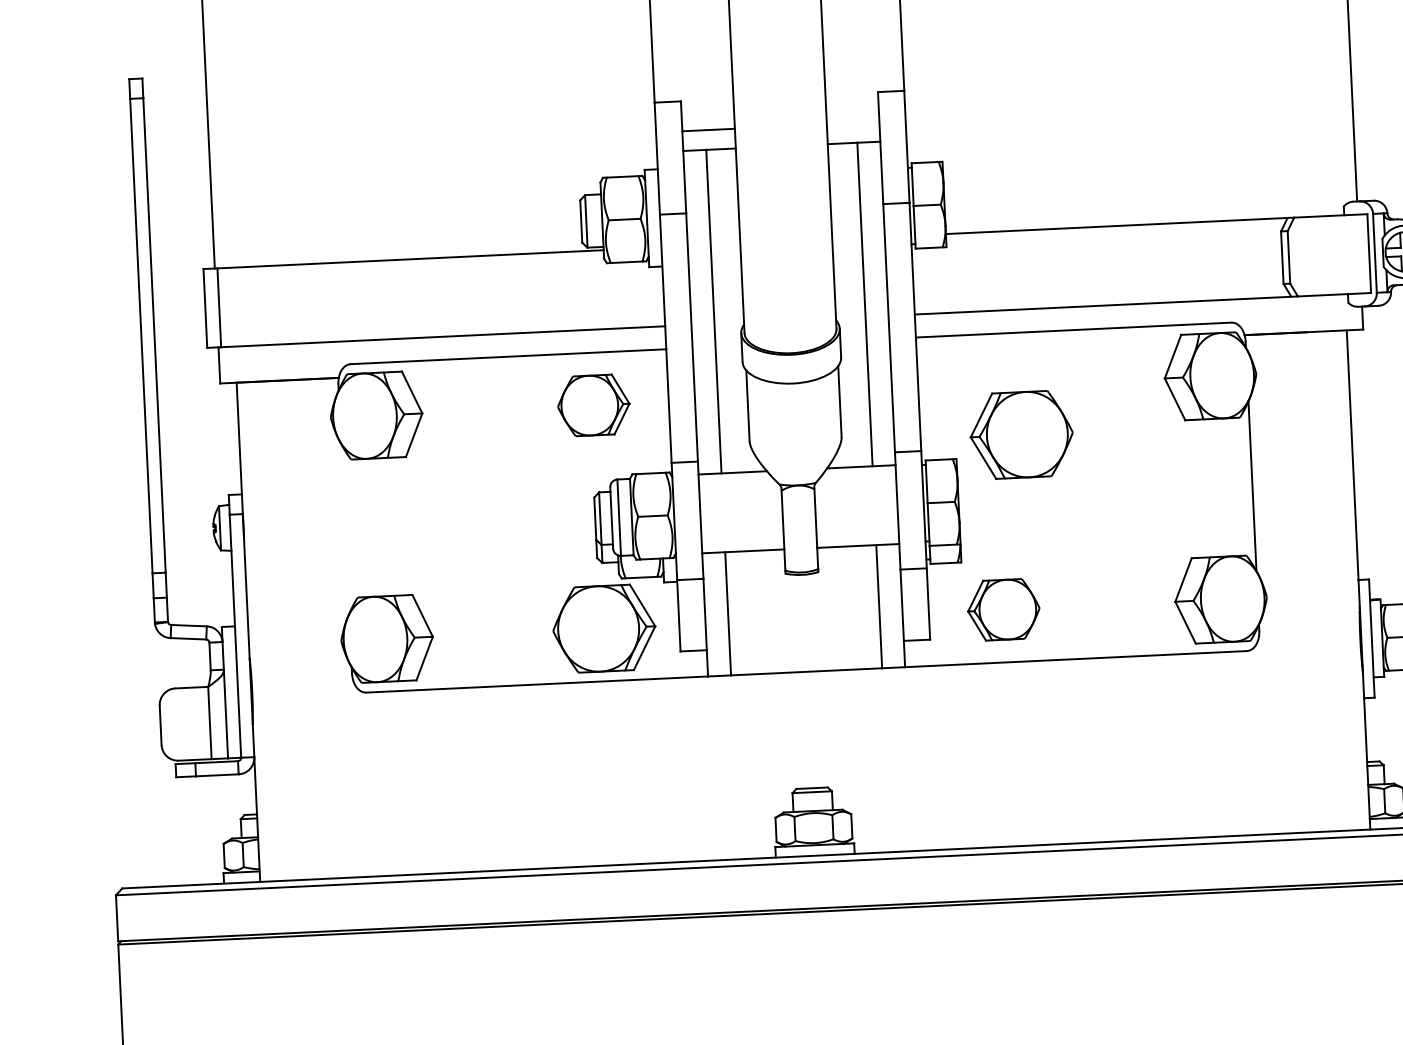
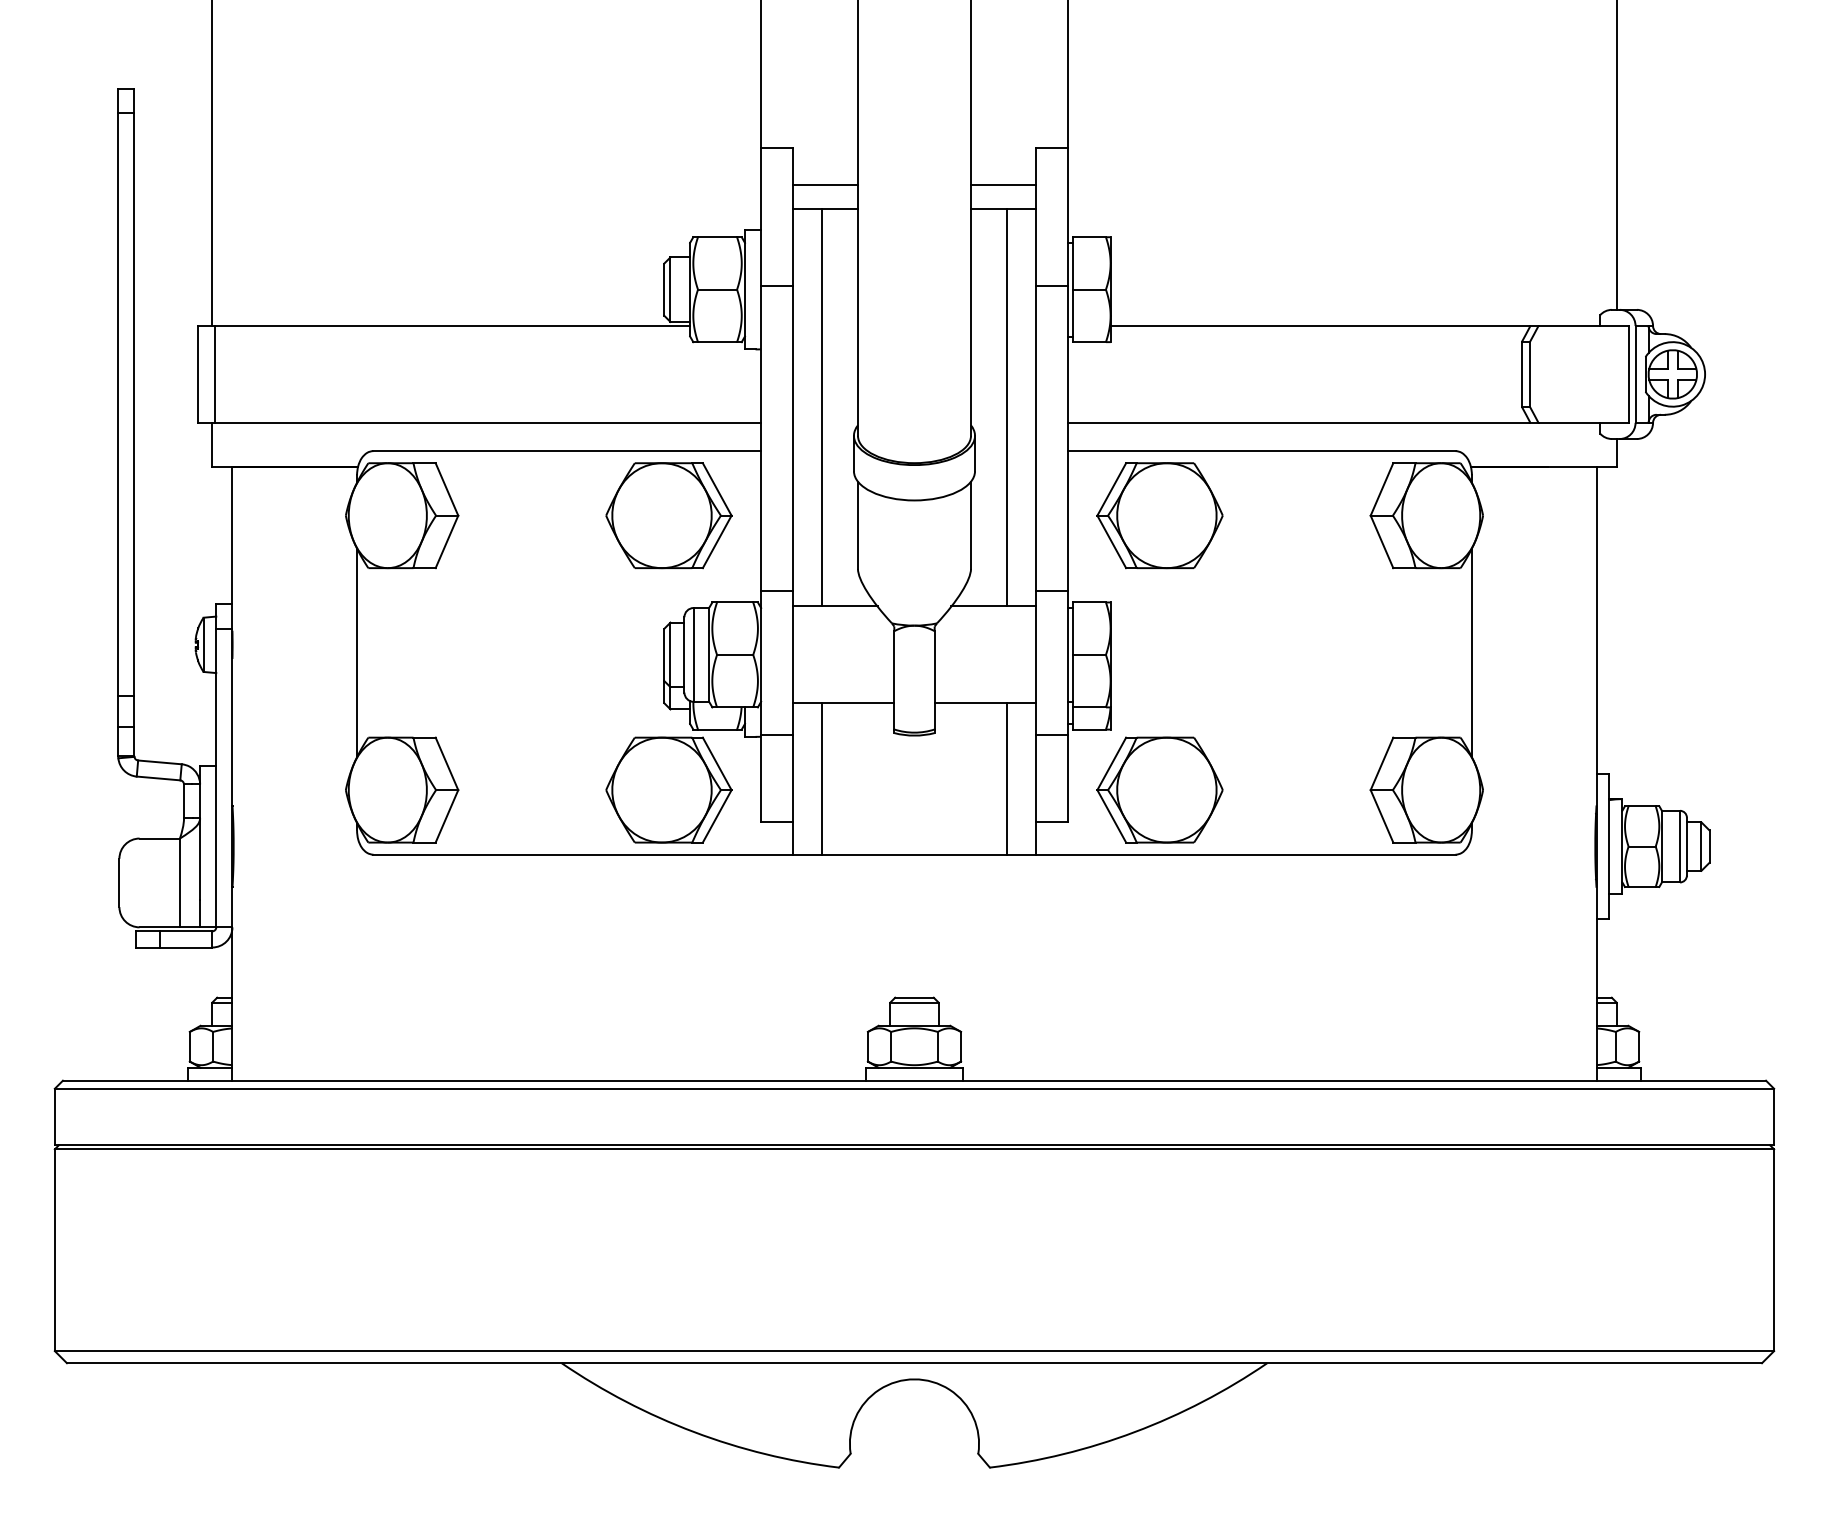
line: (853, 123) -> (1003, 184), added
part: (593, 405) -> (668, 515), size x1.43
part: (1021, 434) -> (1159, 515), moved
line: (345, 528) -> (357, 652), added
part: (1003, 609) -> (1159, 789), size x1.43

